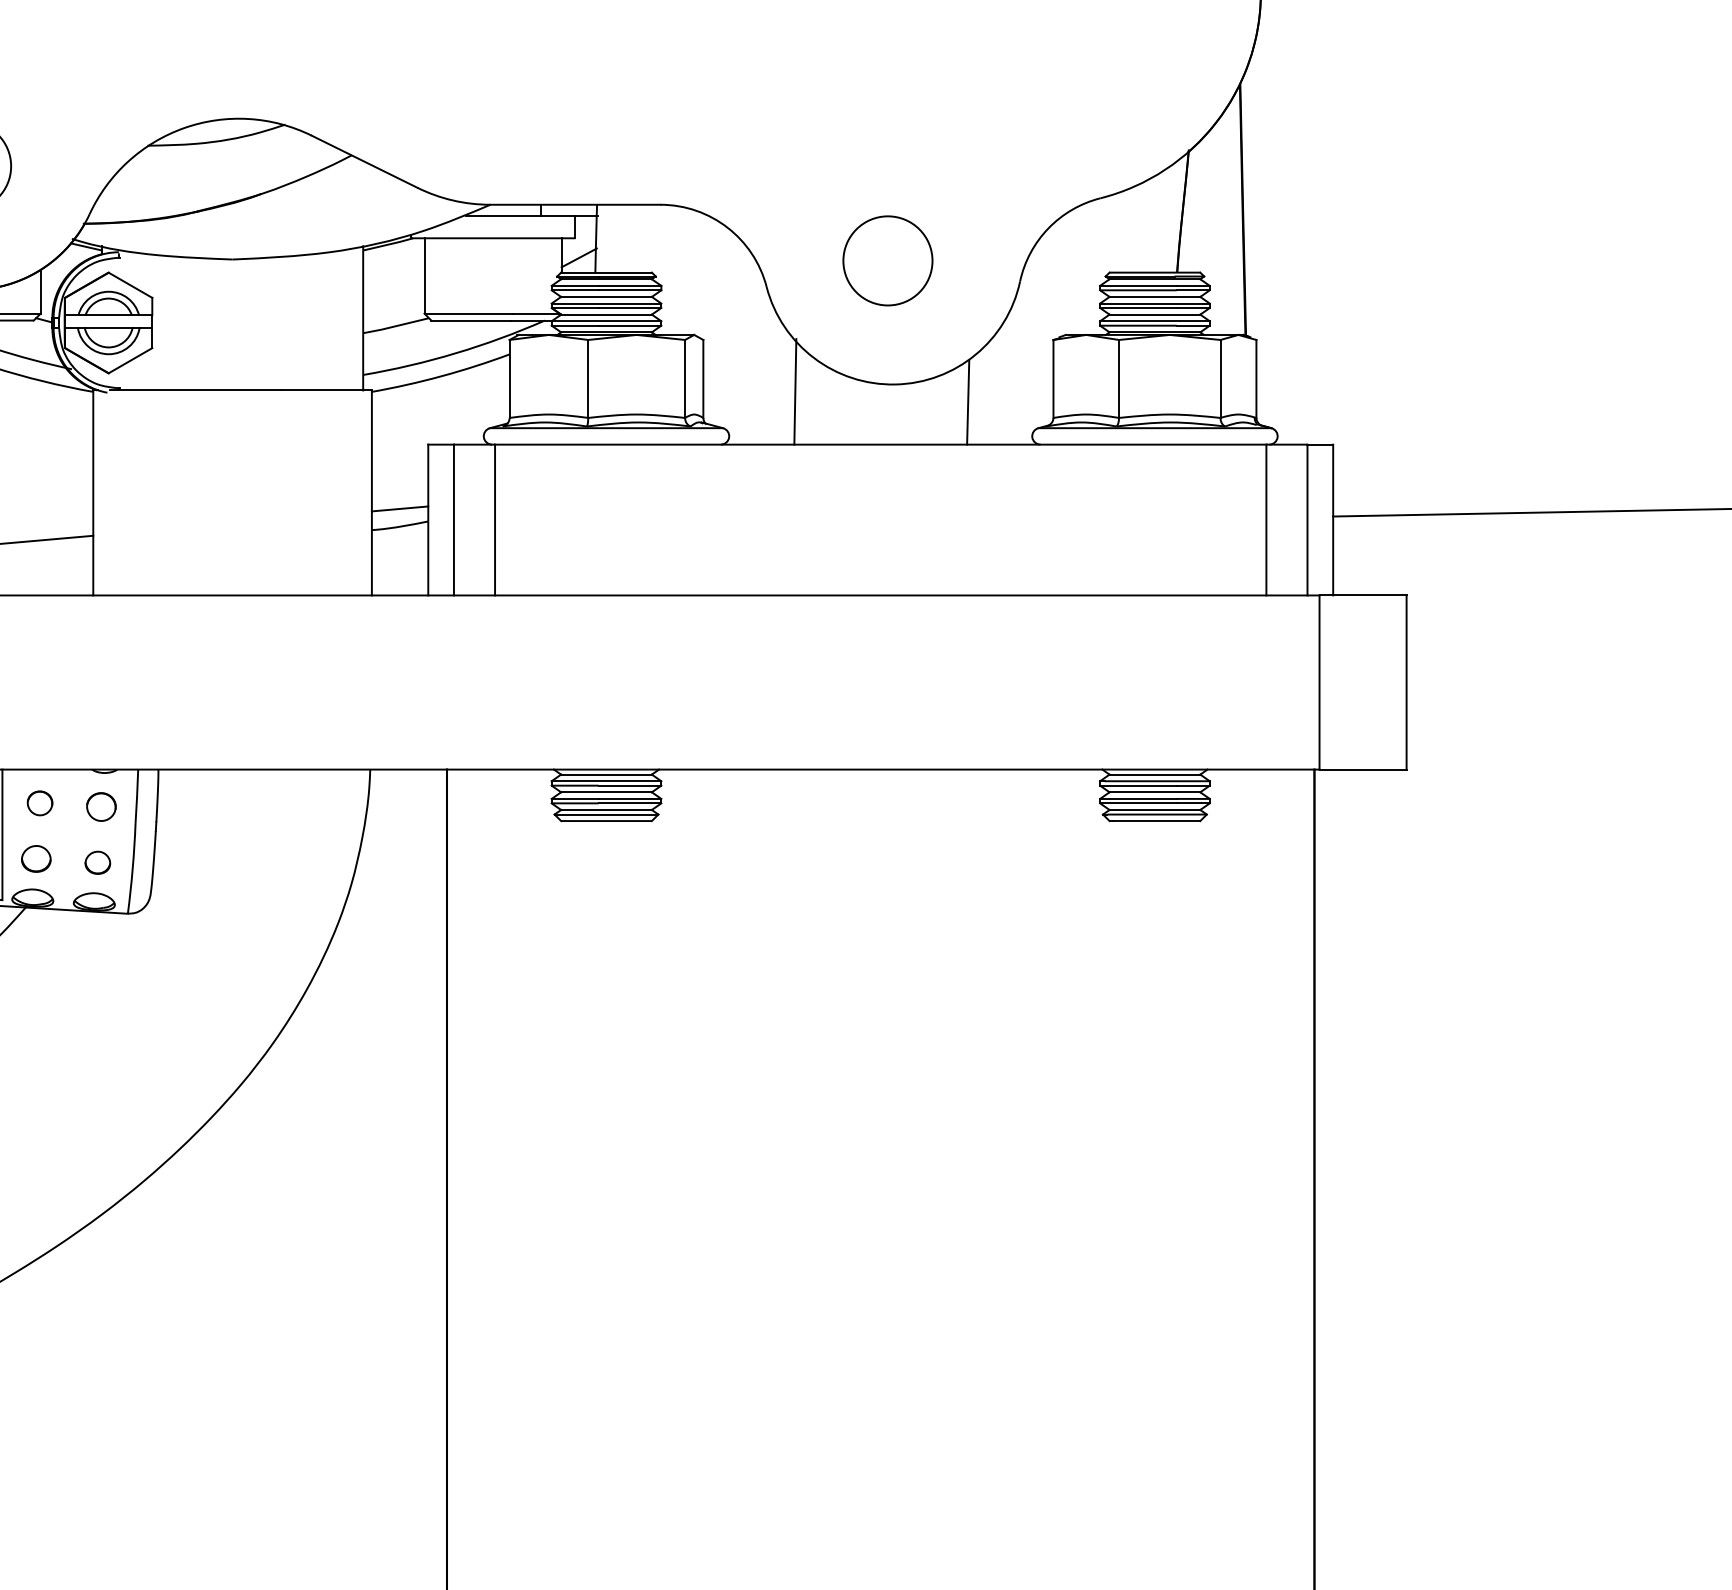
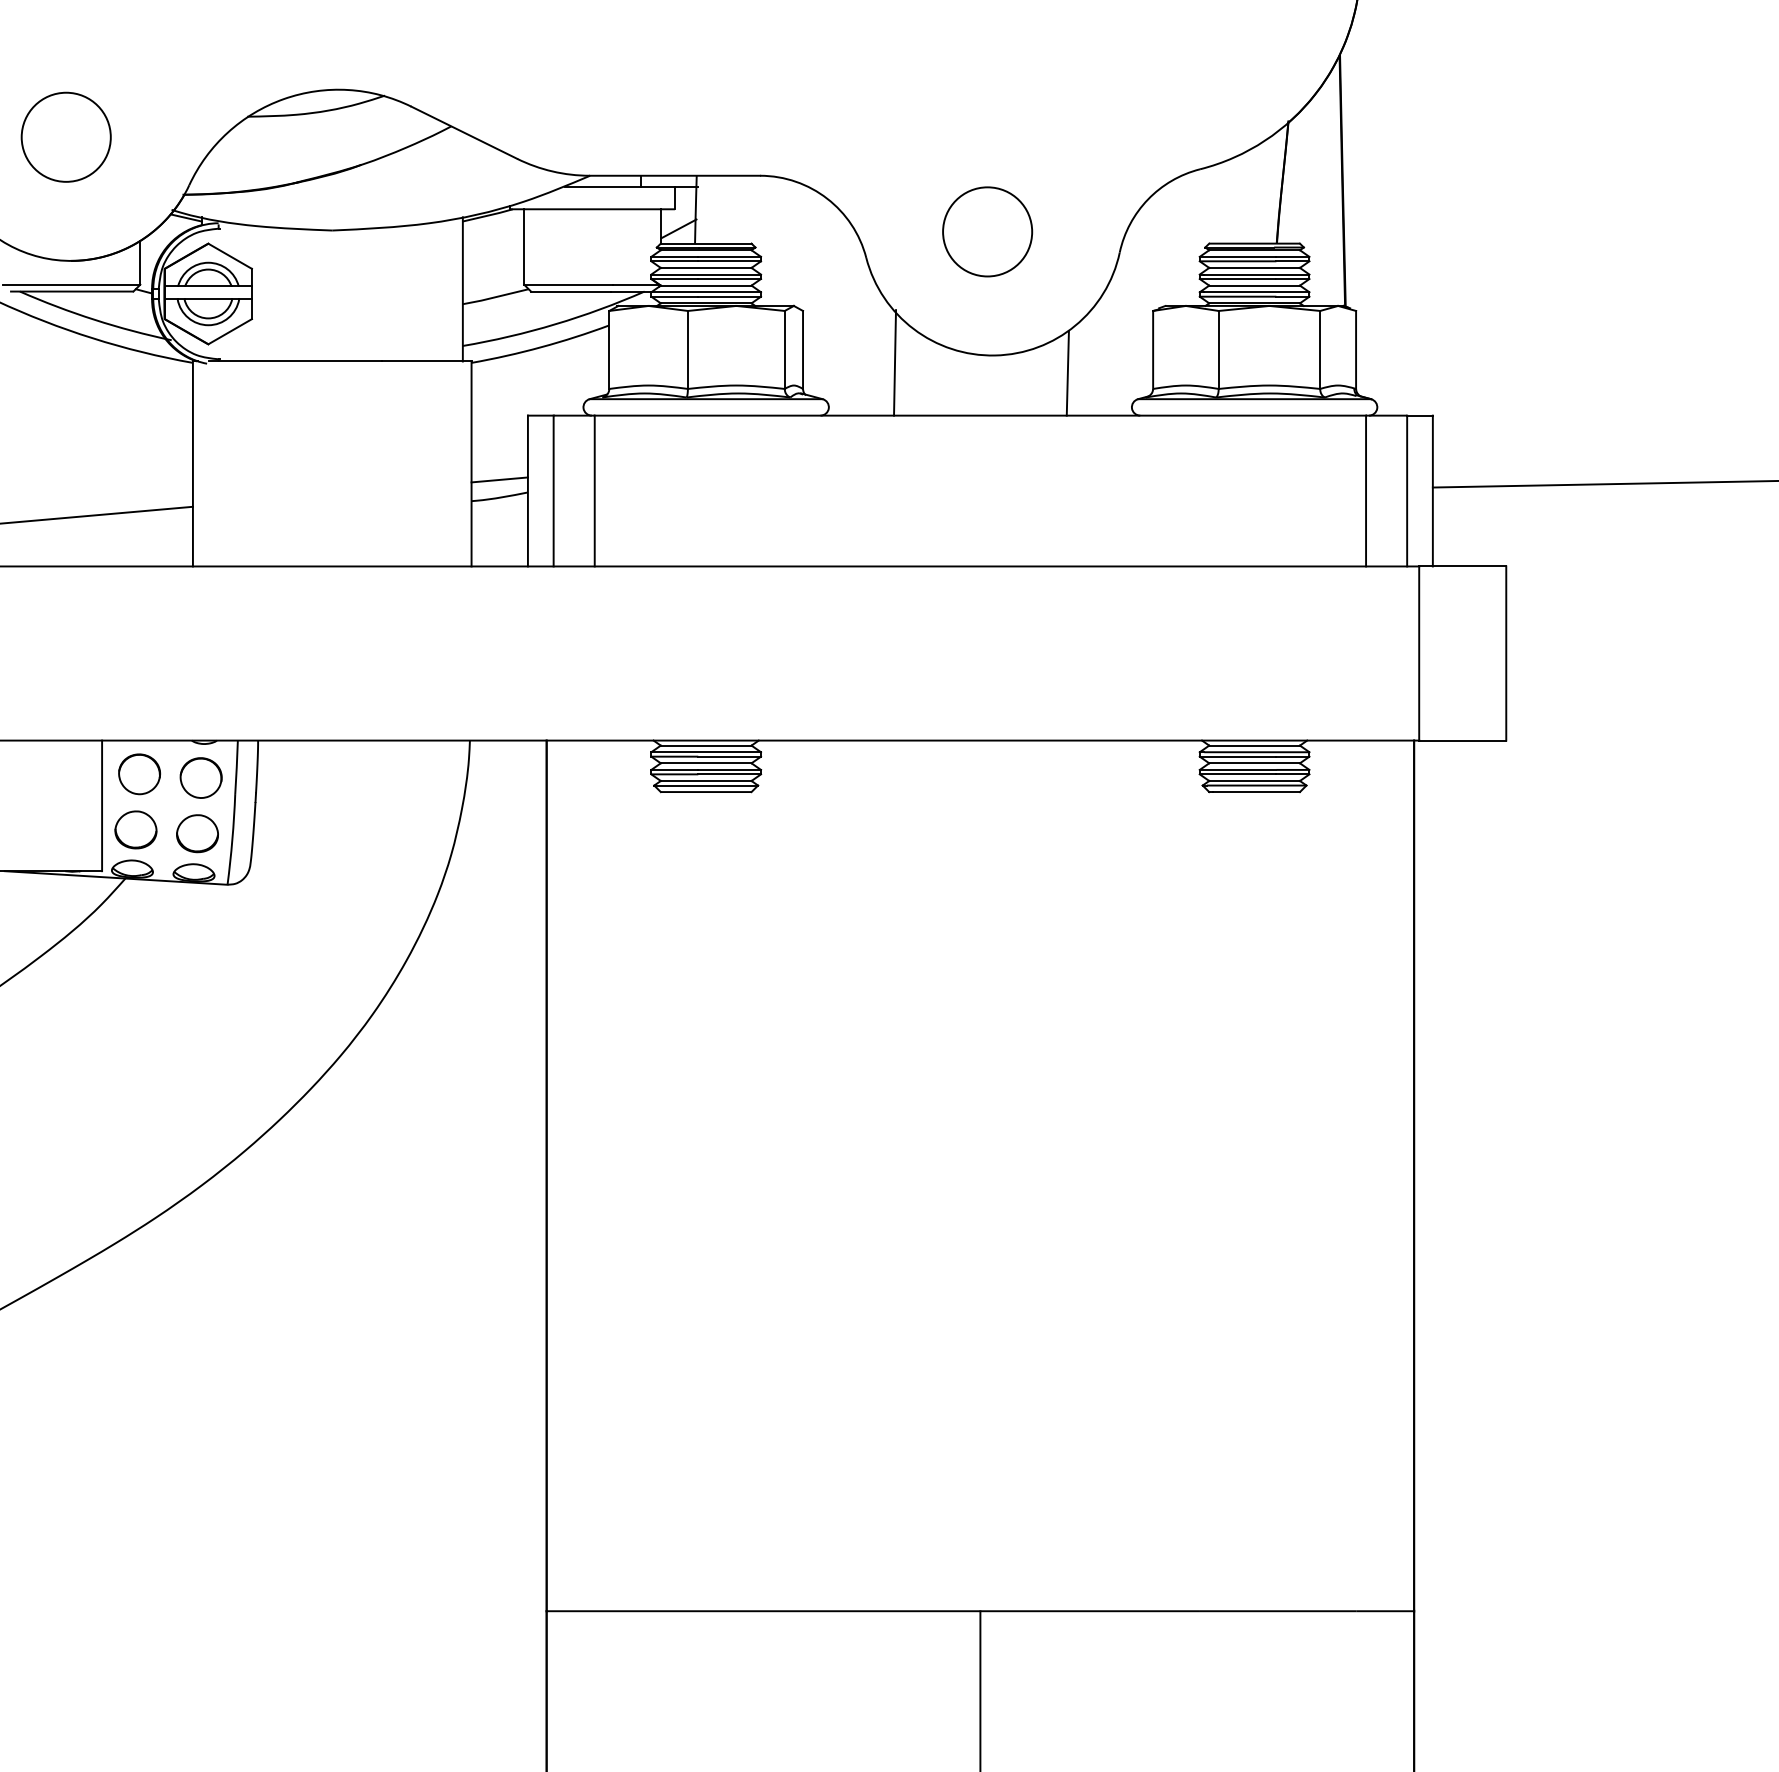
part: (39, 803) -> (139, 774), size x1.67
part: (100, 806) -> (200, 777), size x1.43
part: (35, 858) -> (135, 829), size x1.43
part: (97, 862) -> (197, 833), size x1.67

